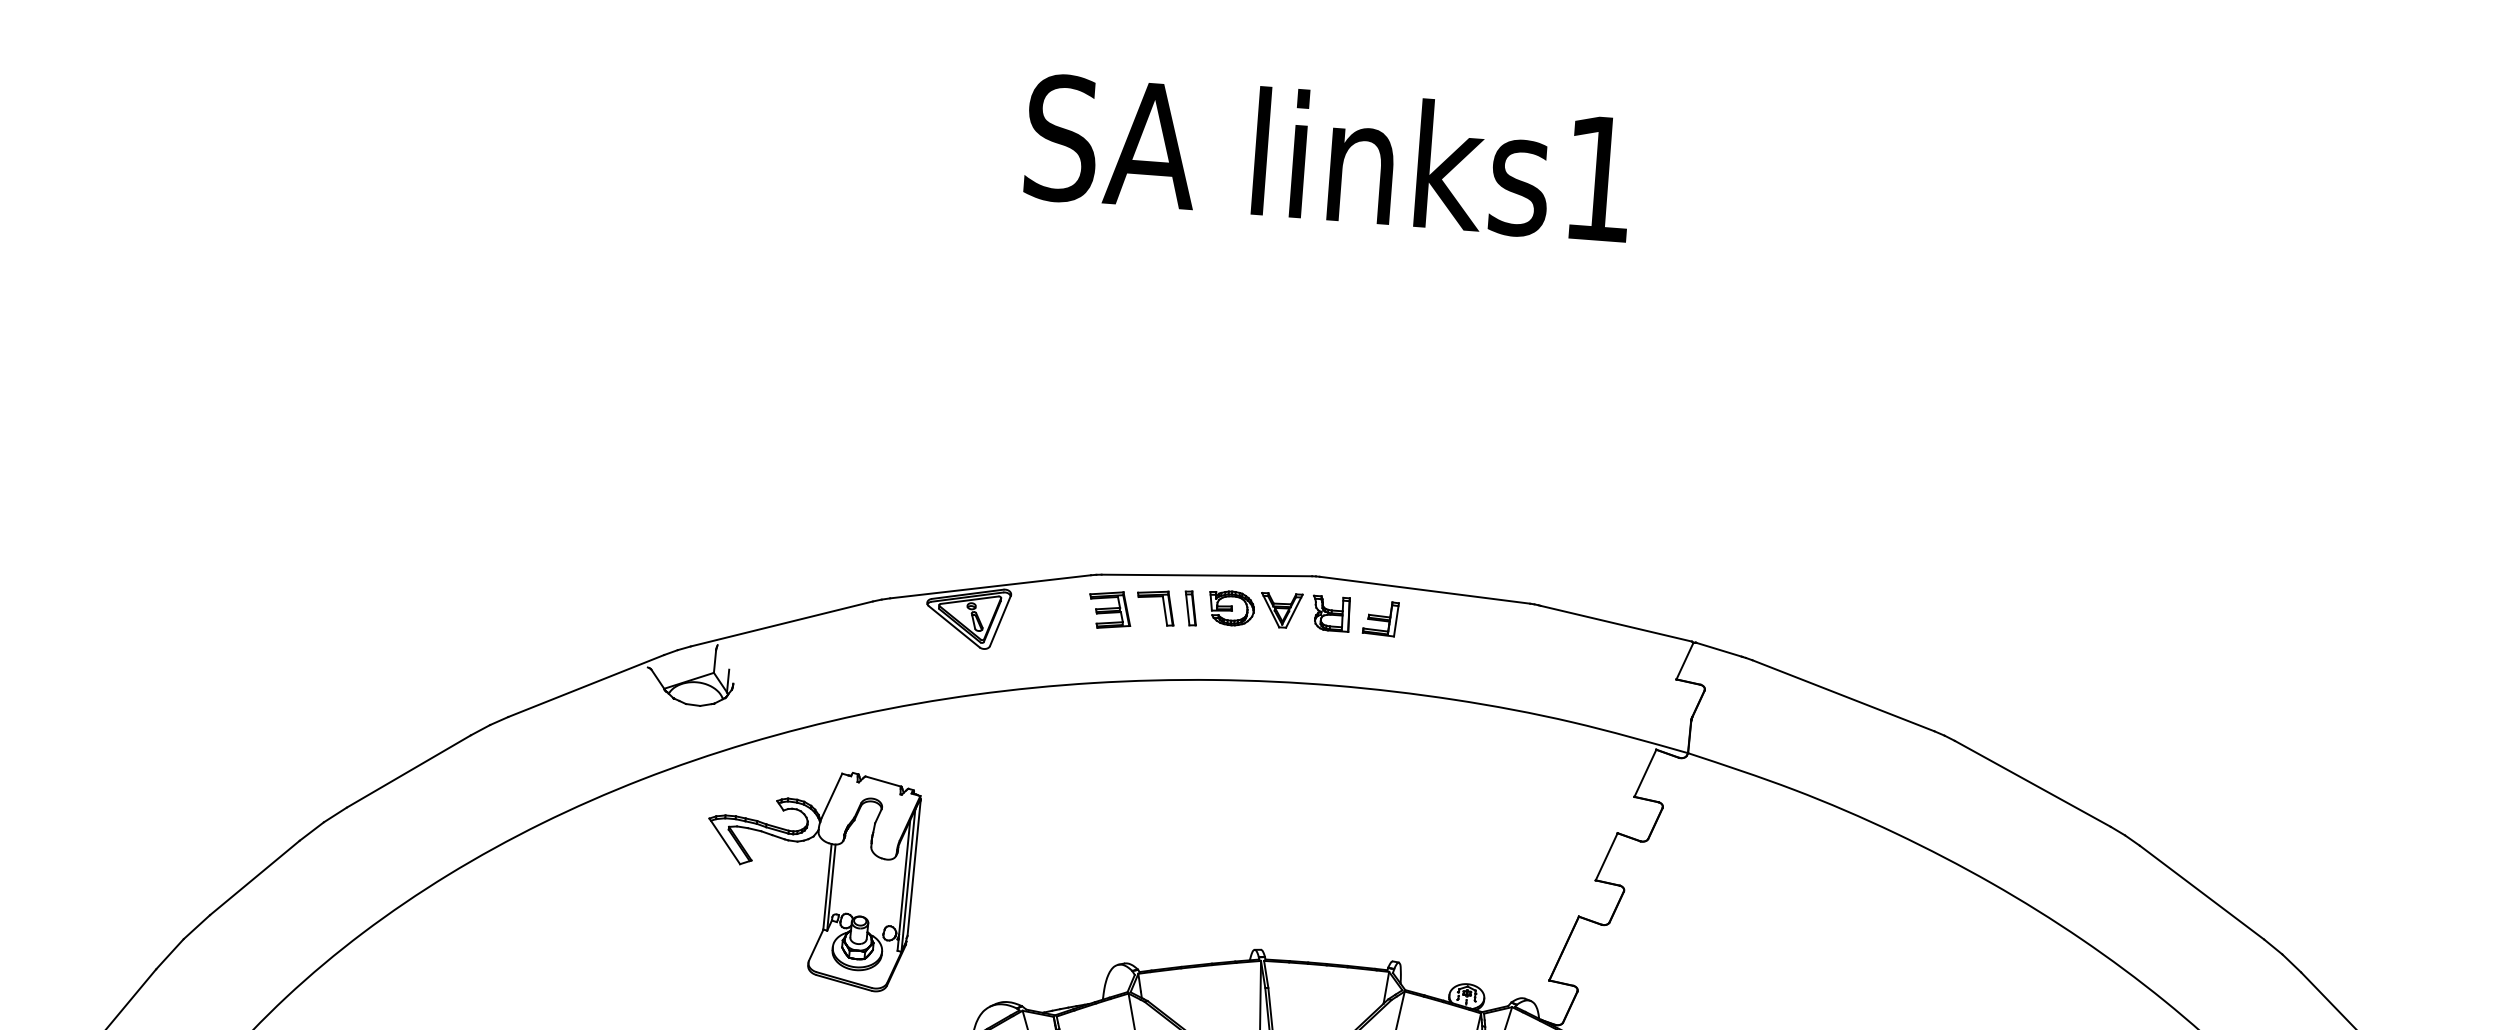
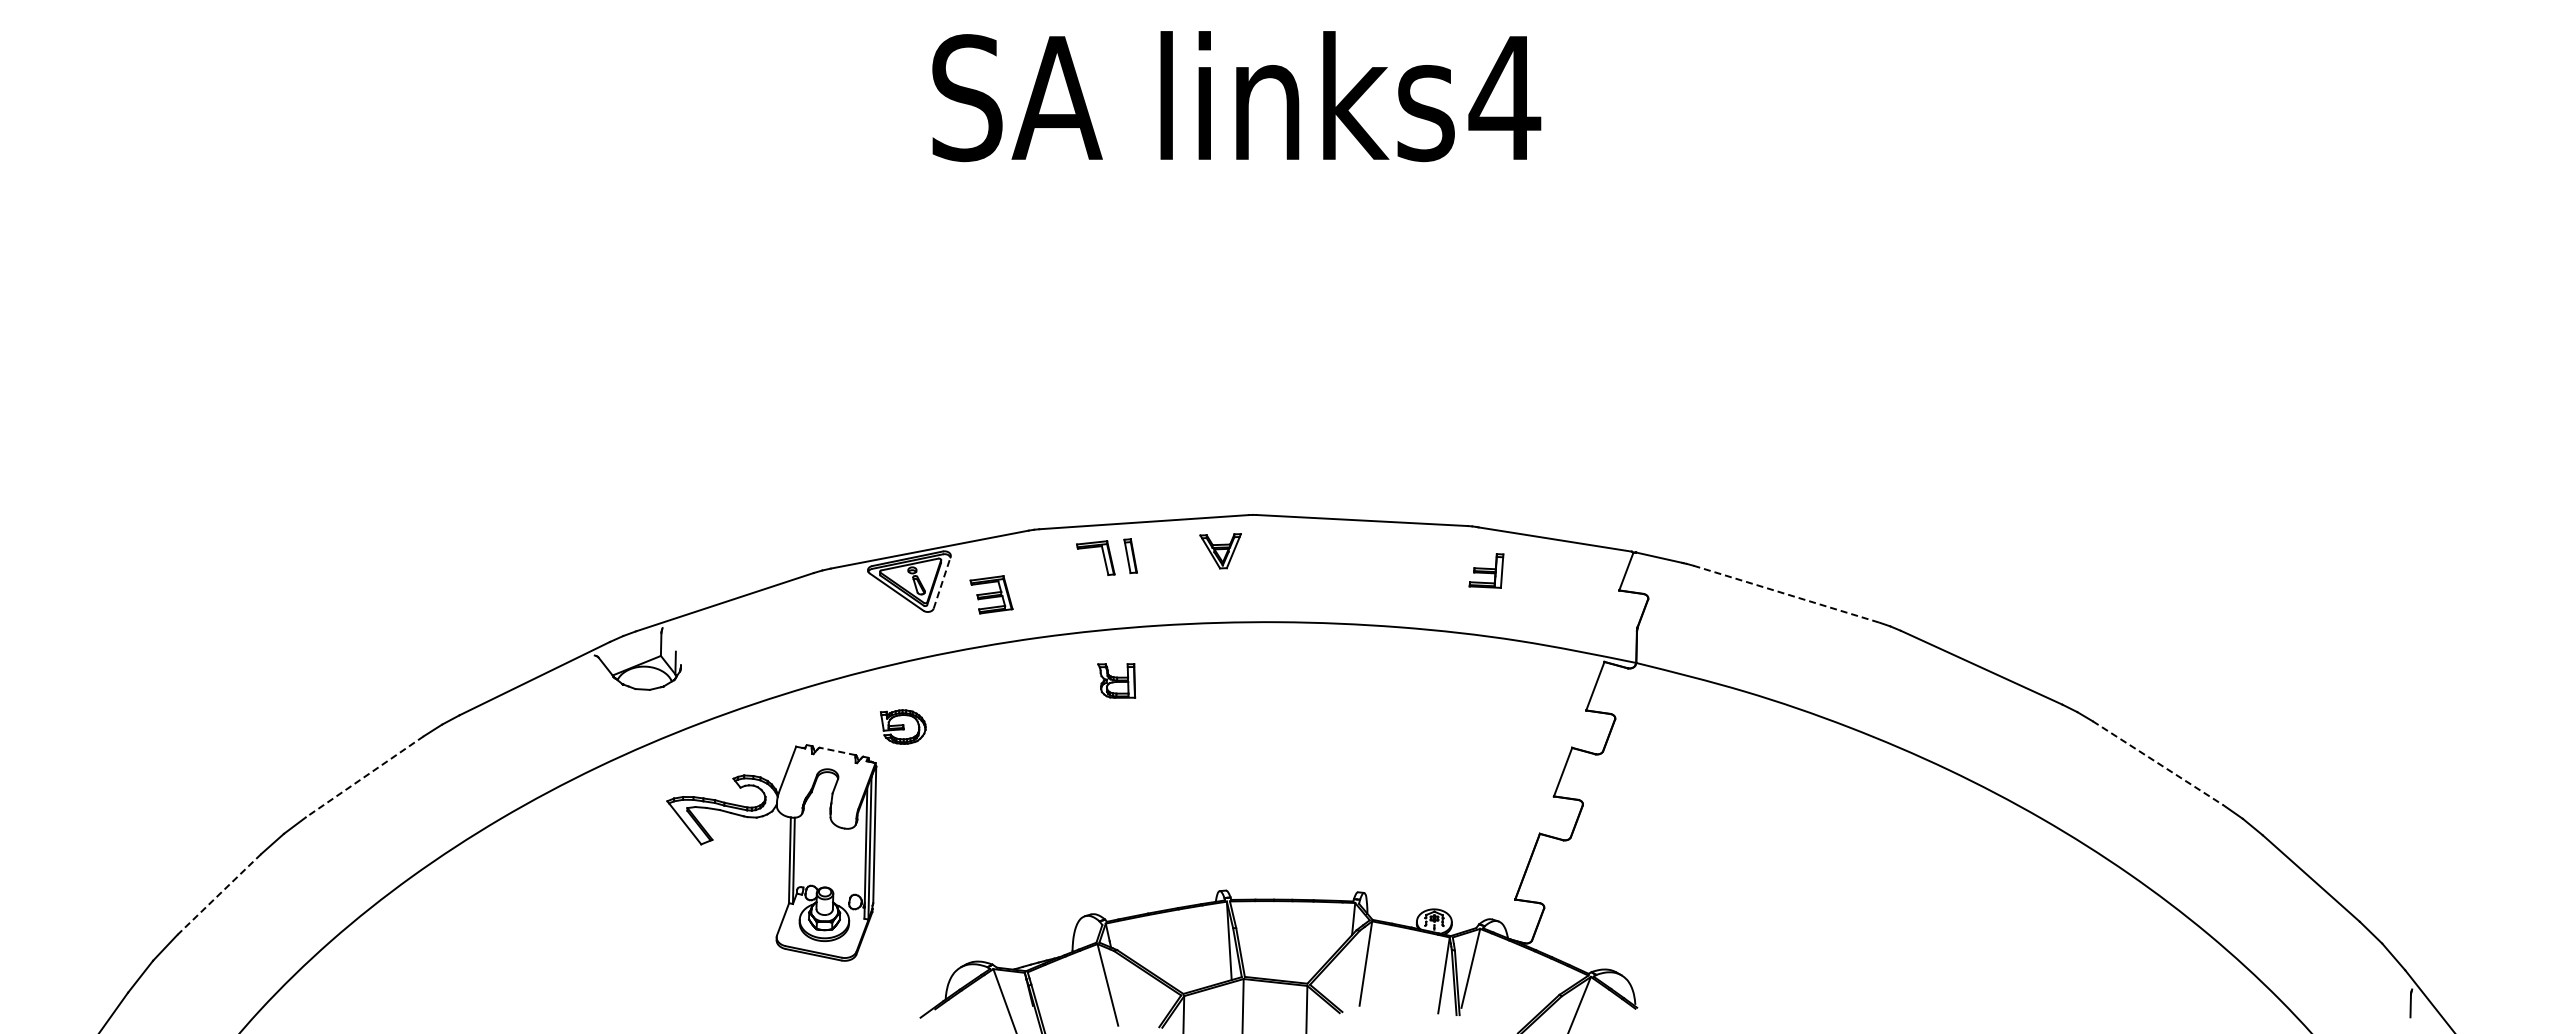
text: (1598, 178) -> (1504, 97), links1 -> links4
part: (1231, 607) -> (903, 726), moved
part: (1110, 609) -> (991, 594), moved
part: (1330, 613) -> (1116, 680), moved
part: (1380, 618) -> (1486, 570), moved
line: (1000, 620) -> (942, 582), solid -> dashed
line: (1843, 696) -> (1786, 594), solid -> dashed
line: (408, 771) -> (364, 776), solid -> dashed
line: (883, 781) -> (837, 751), solid -> dashed
line: (254, 878) -> (219, 894), solid -> dashed
line: (2202, 892) -> (2158, 763), solid -> dashed

